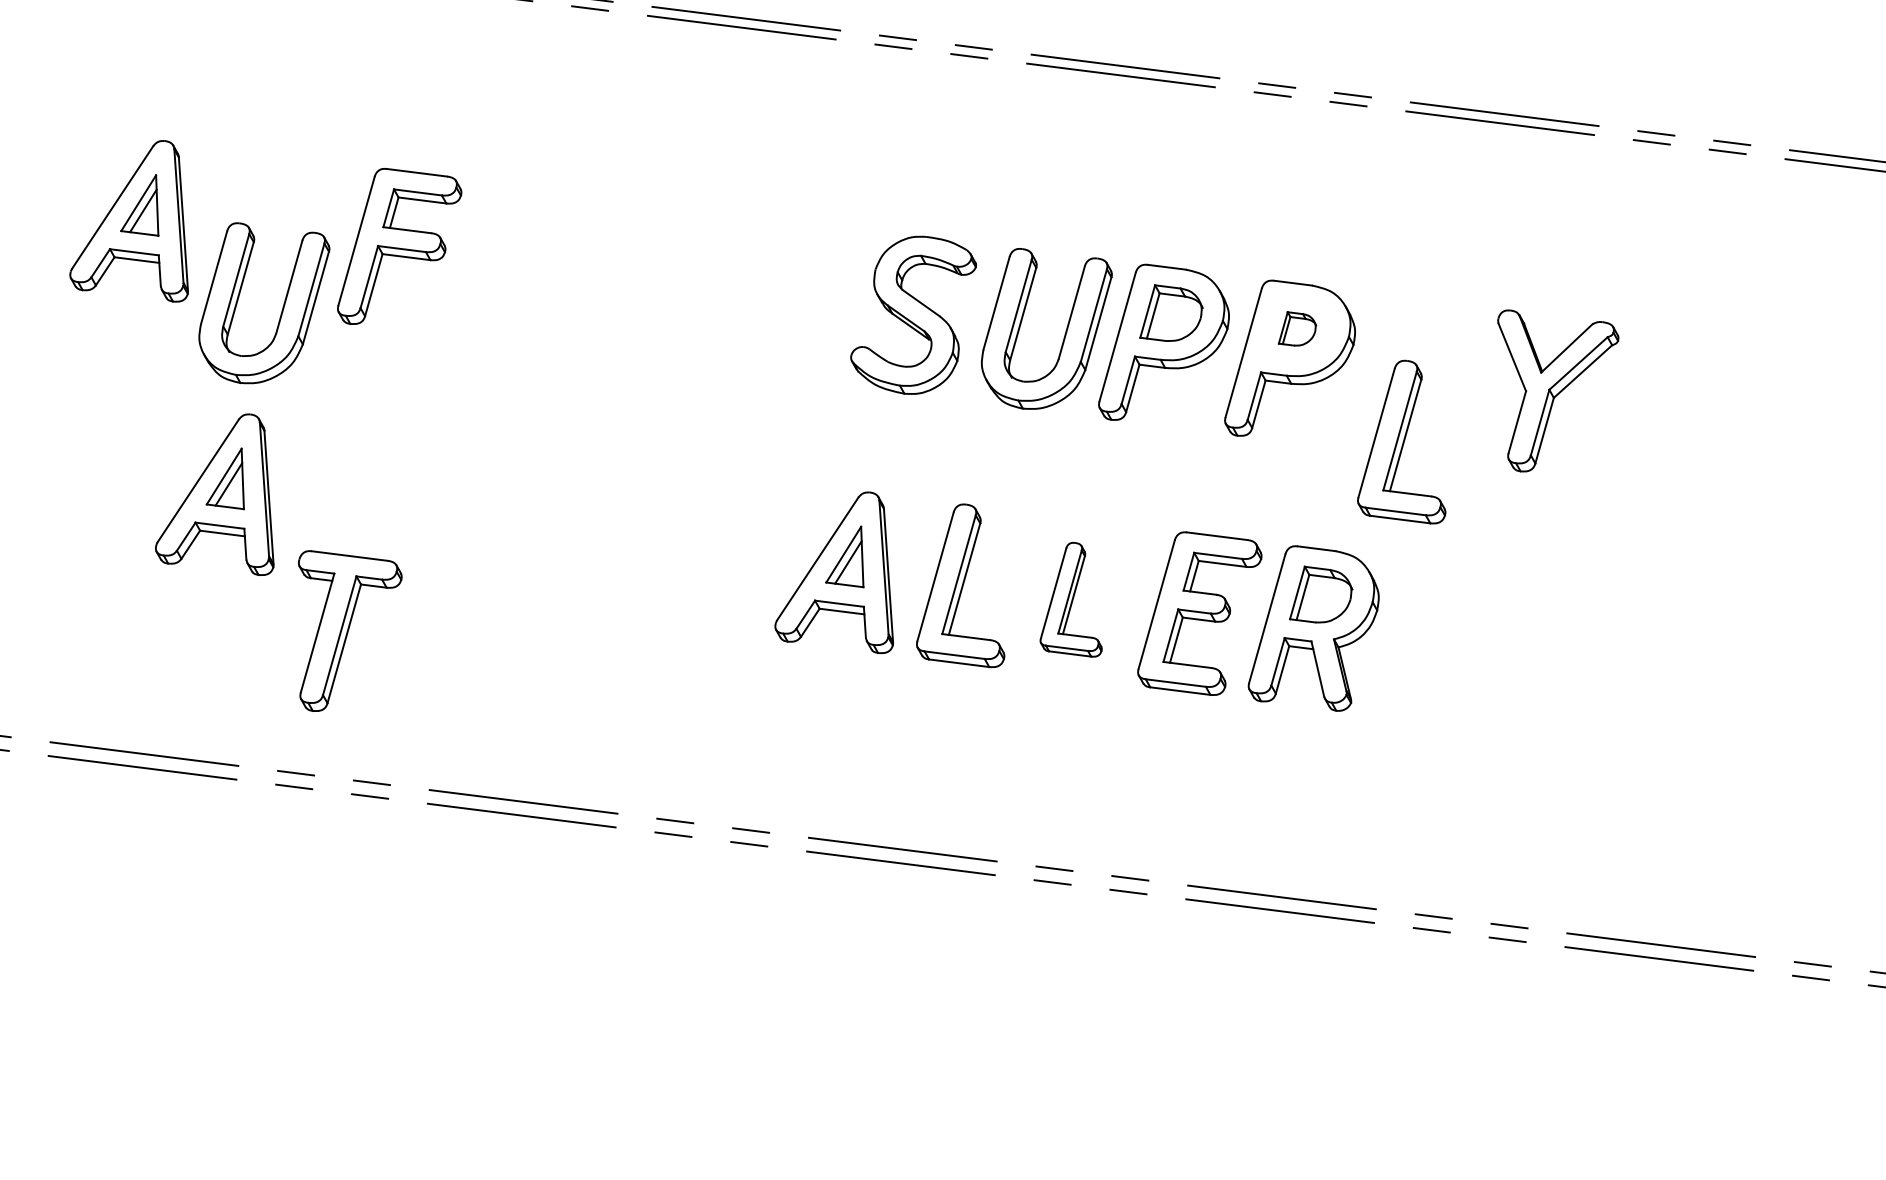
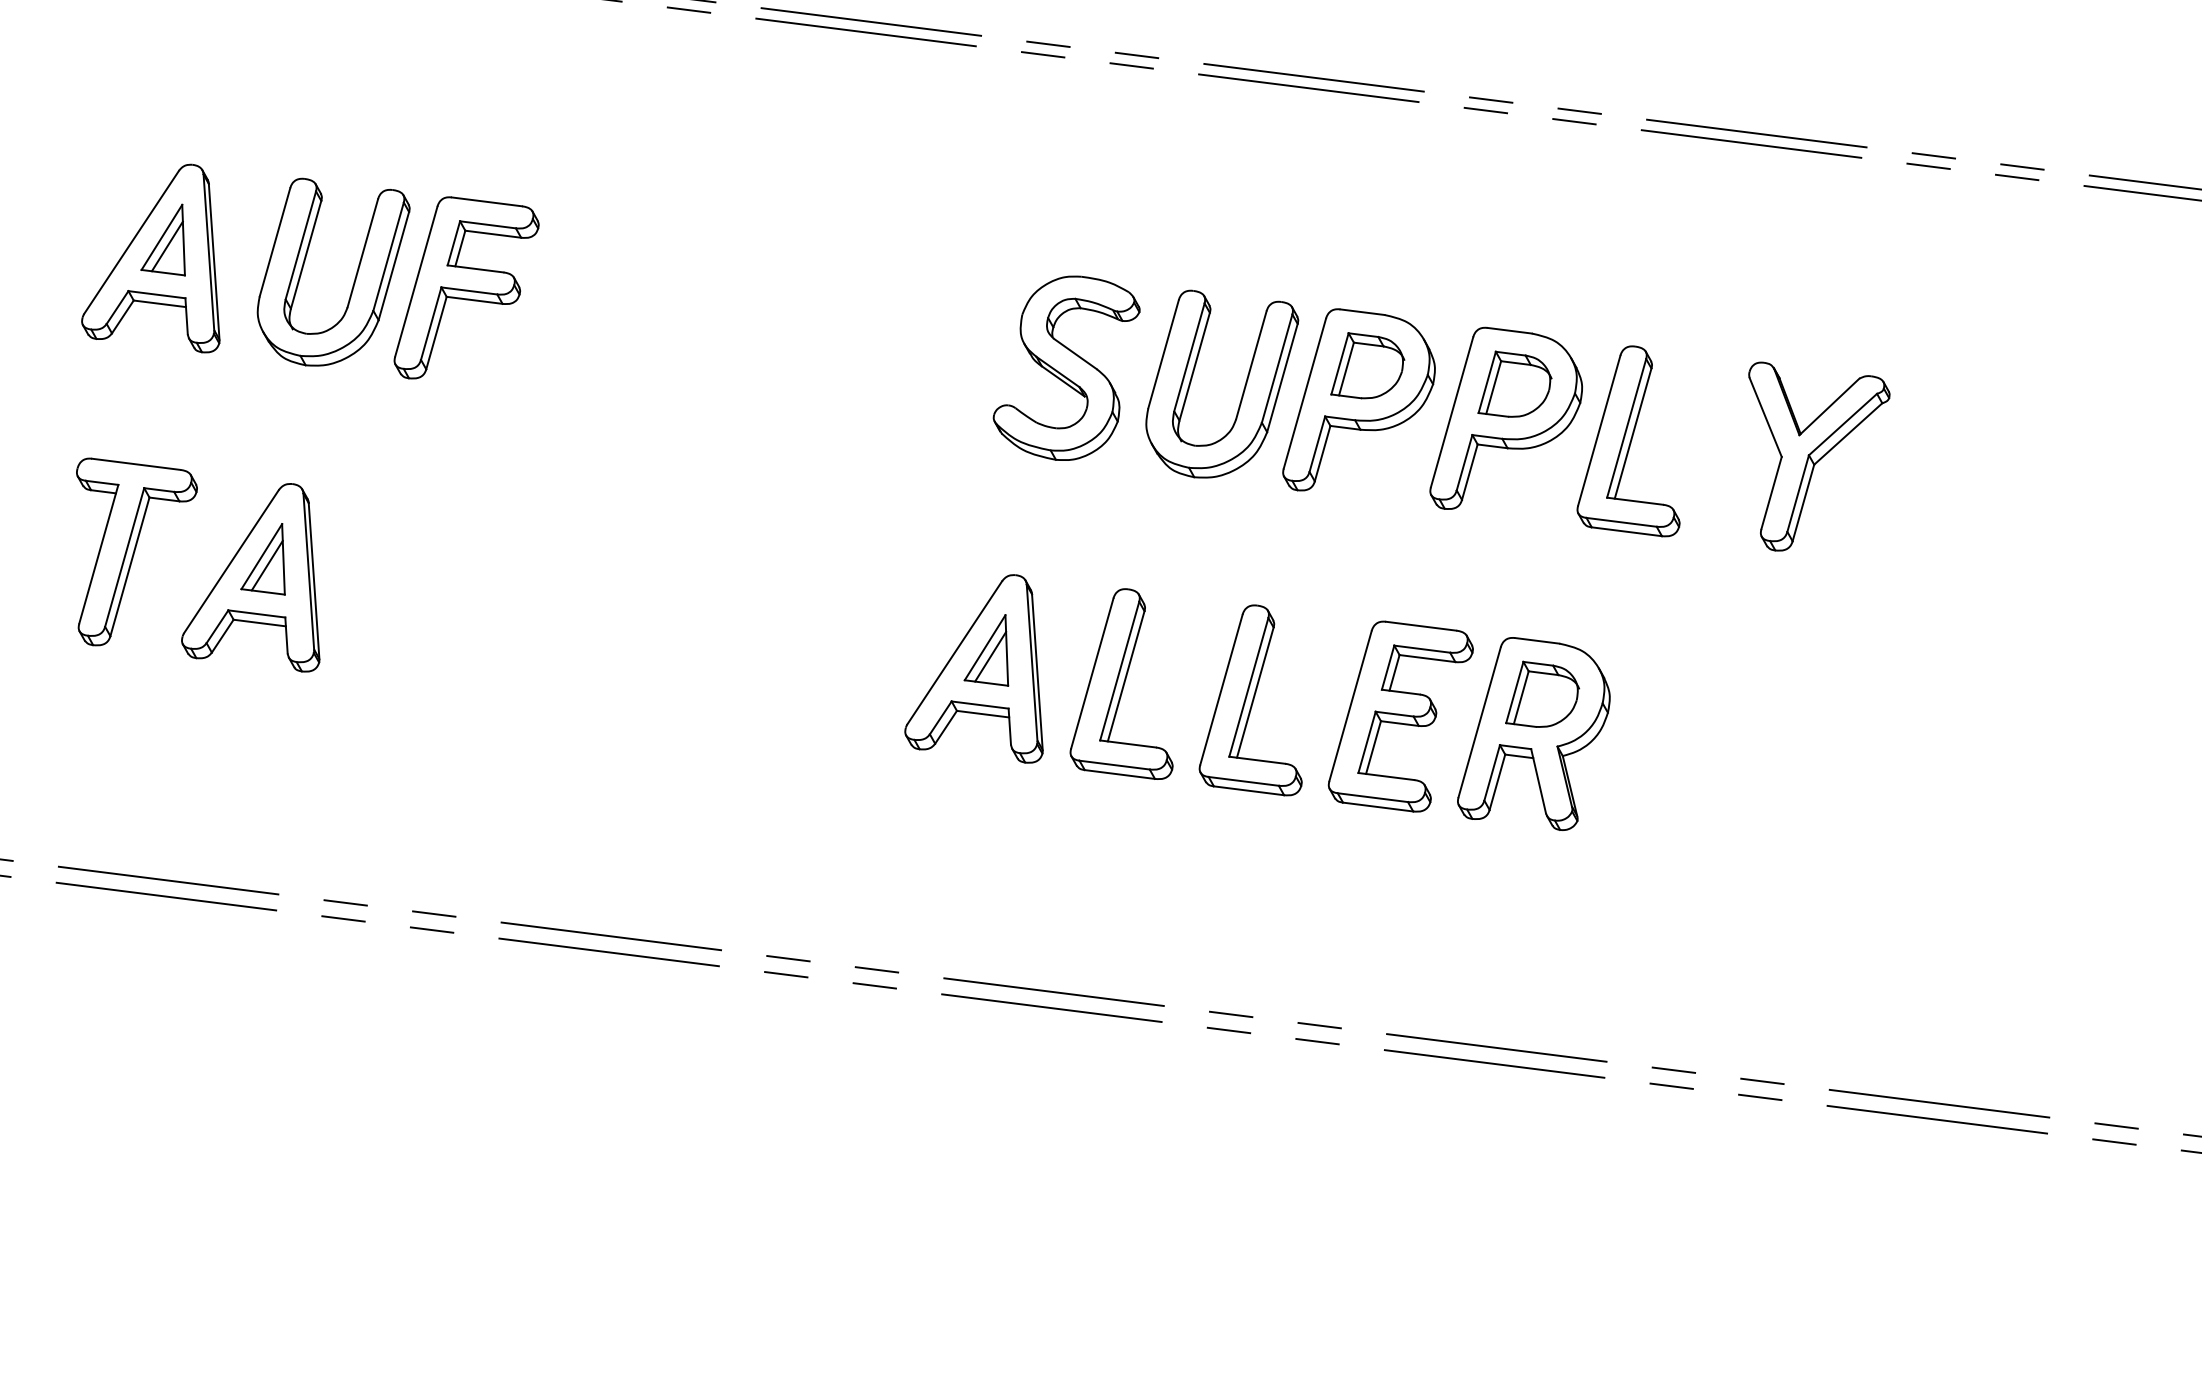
part: (282, 308) -> (354, 278), moved
part: (1297, 328) -> (1514, 383), size x1.67
part: (1401, 442) -> (1628, 441), moved
part: (1071, 599) -> (1250, 700), size x1.43
part: (349, 630) -> (136, 551), moved

